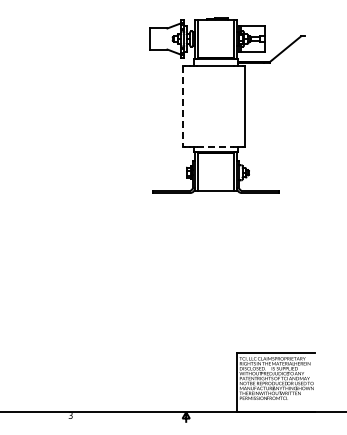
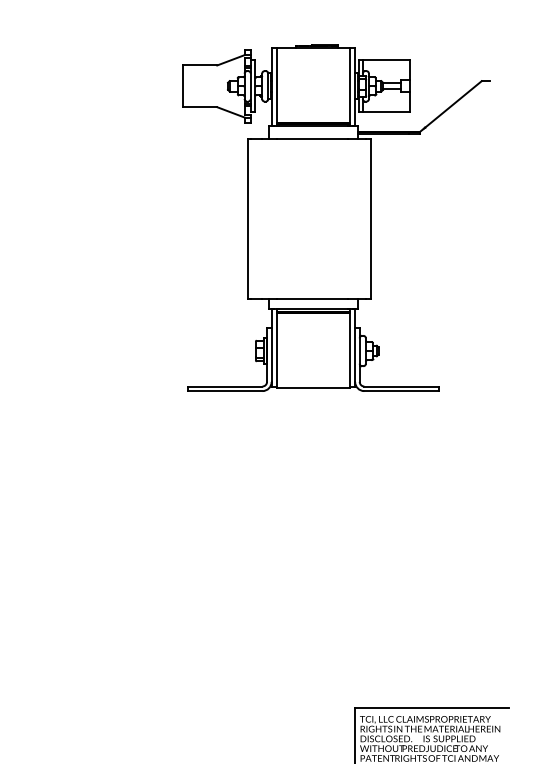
line: (182, 106) -> (247, 219), dashed -> solid
line: (215, 146) -> (312, 299), dashed -> solid

